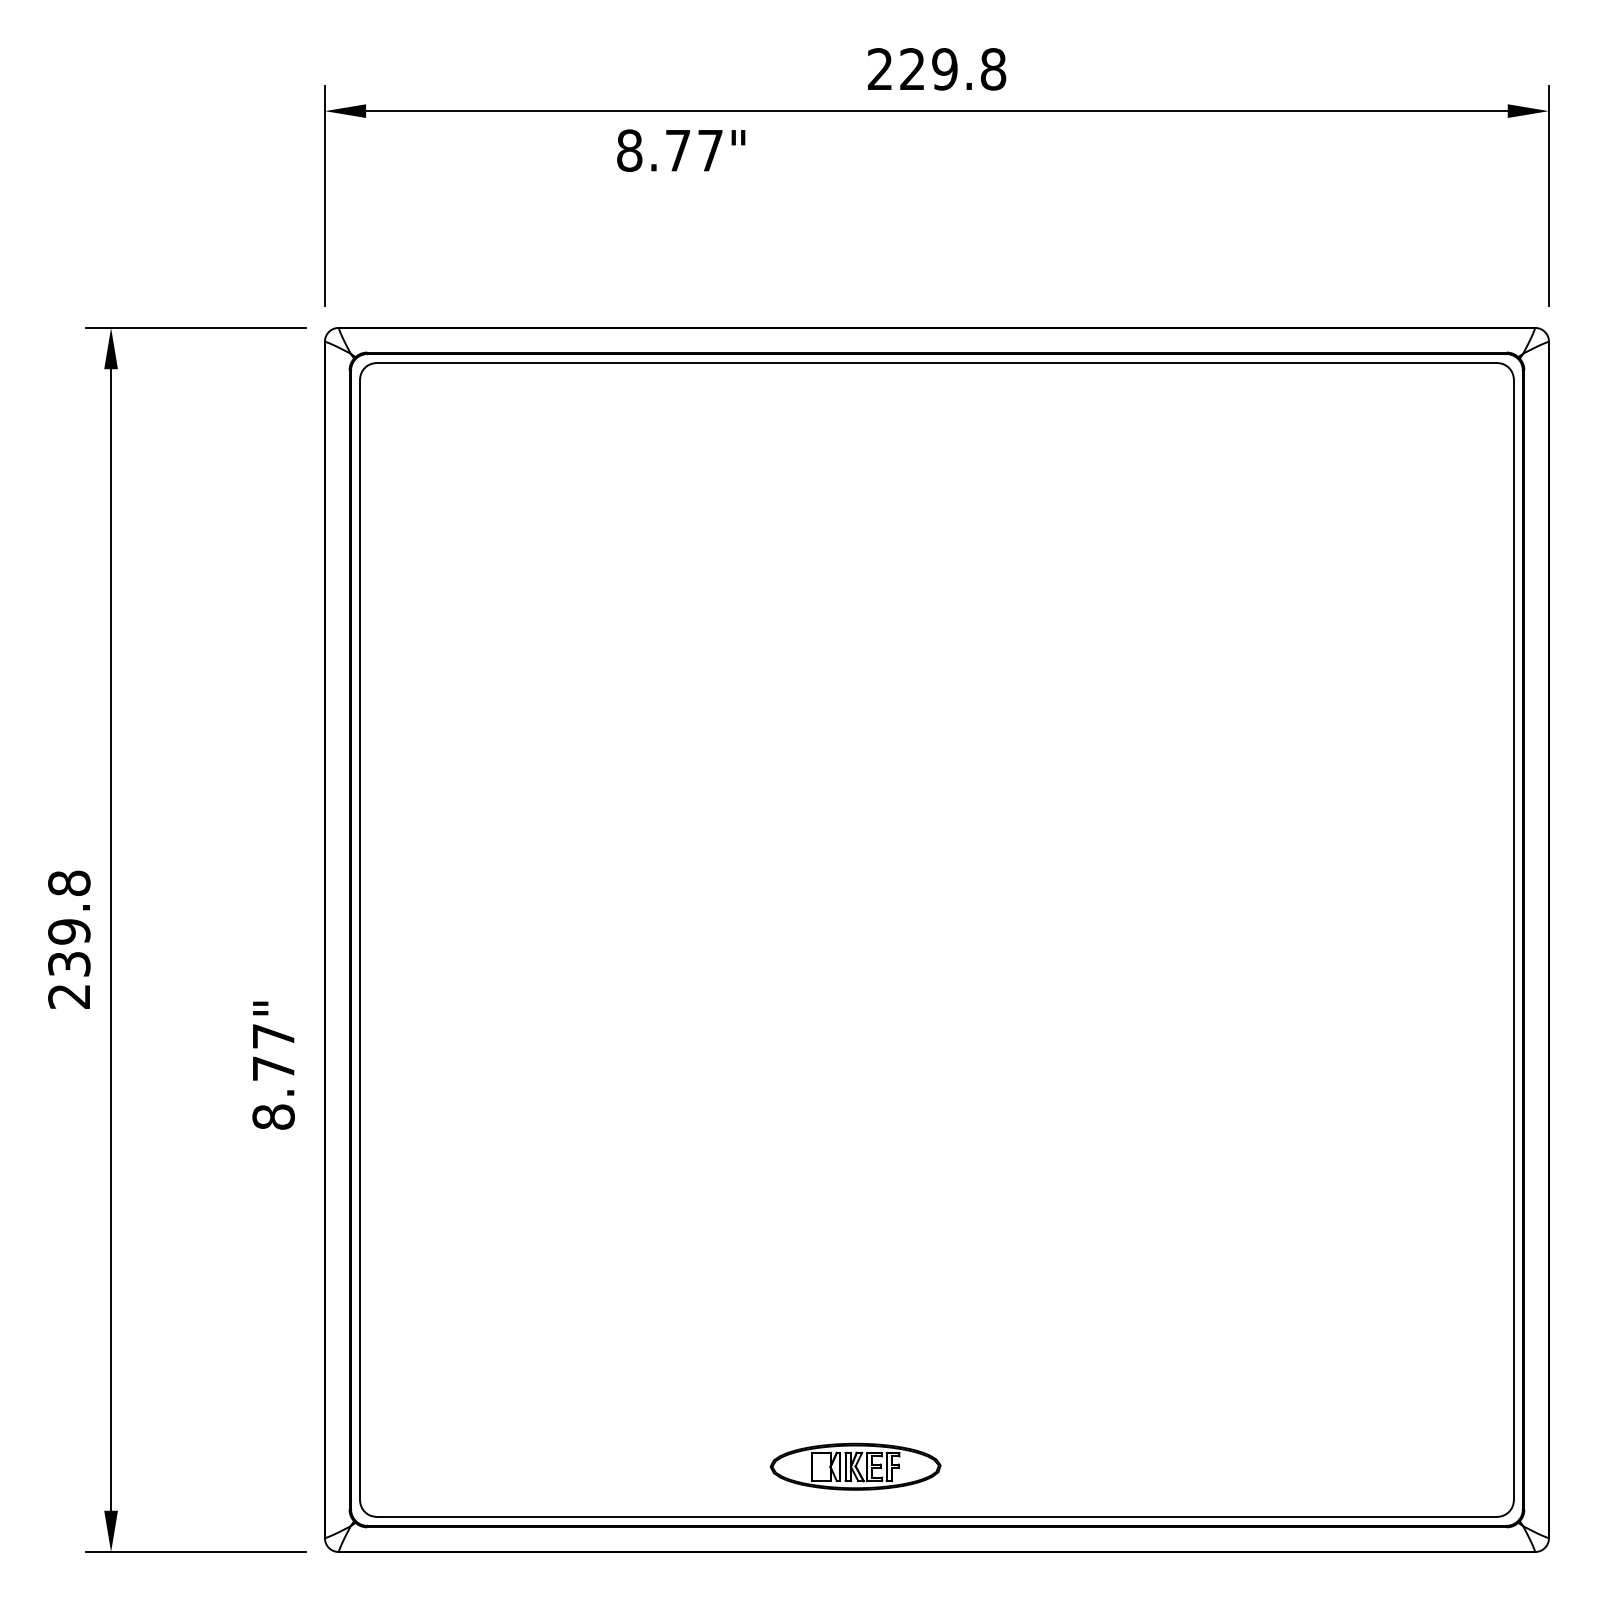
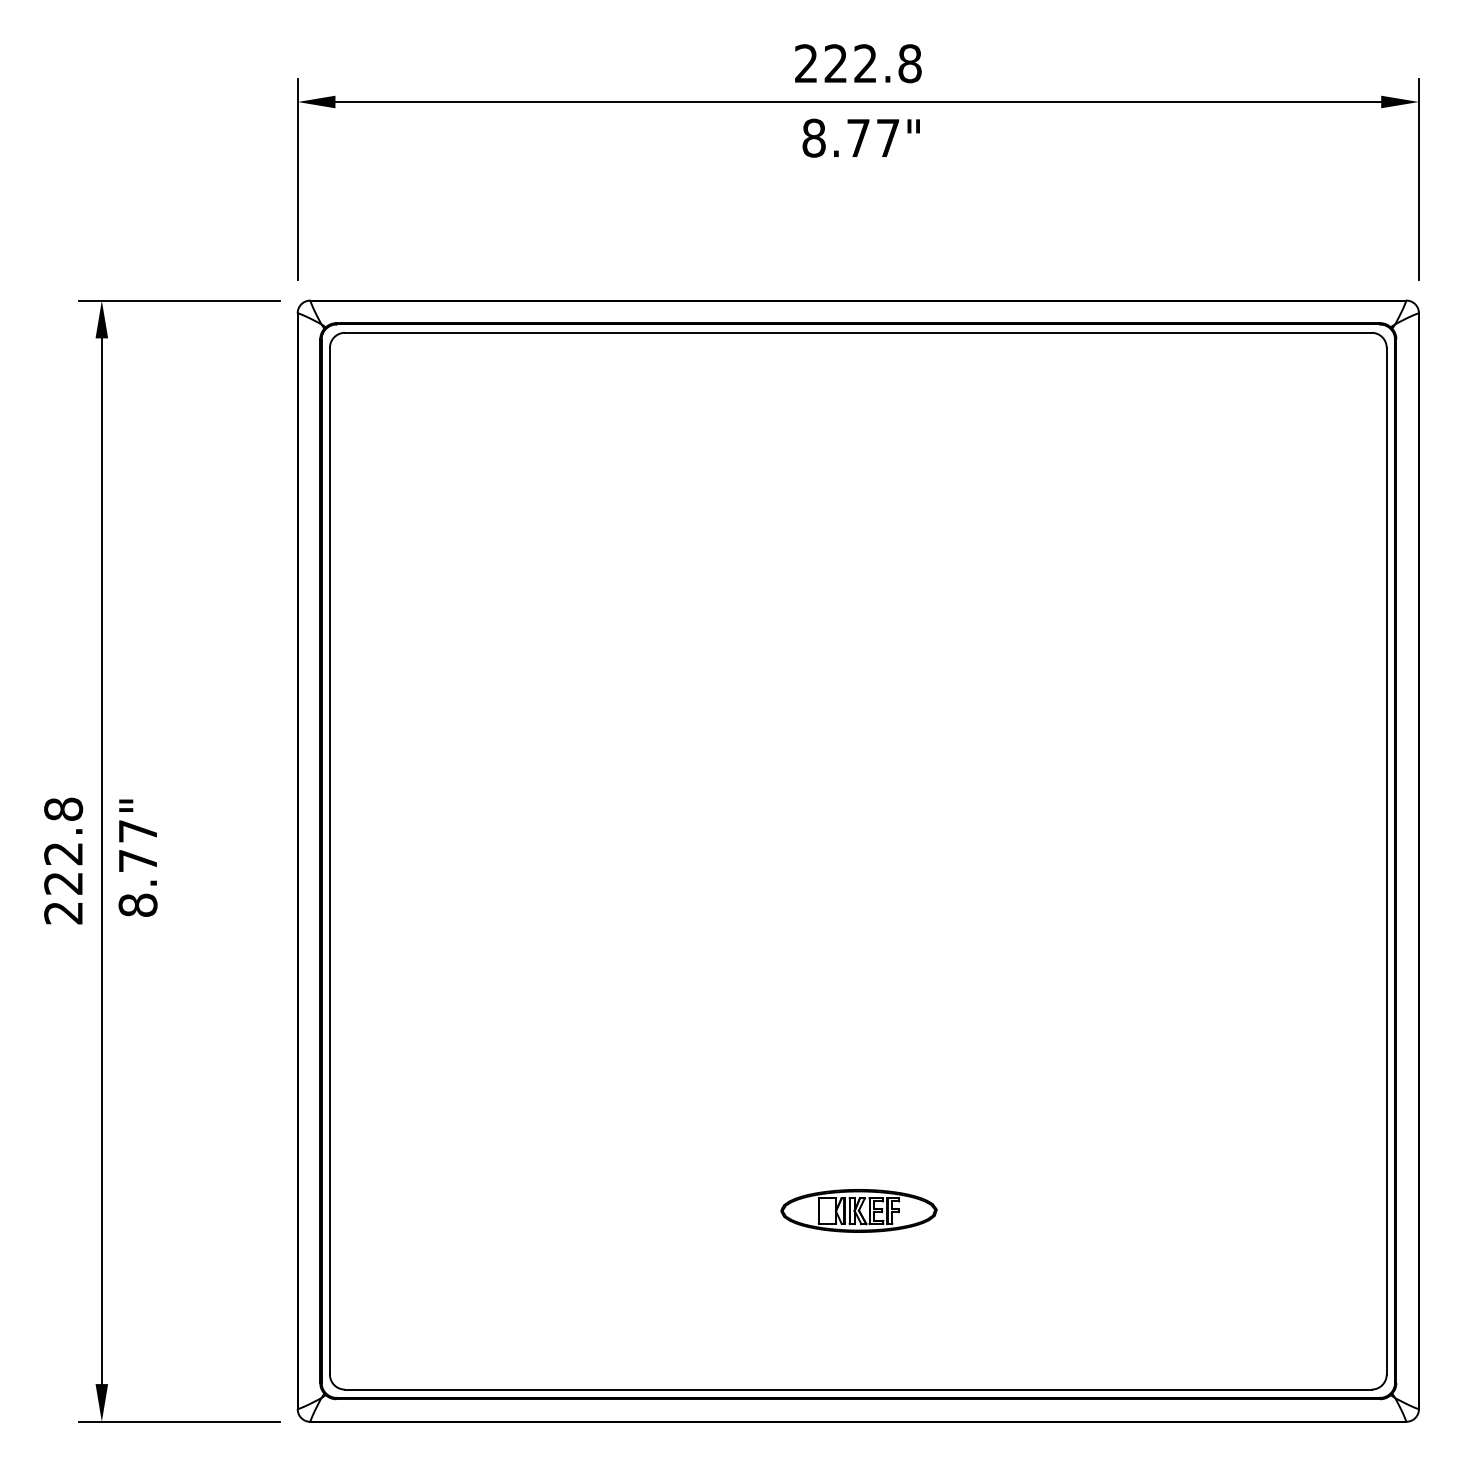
text: (944, 69) -> (865, 63), 229.8 -> 222.8
text: (681, 150) -> (861, 138), moved
text: (69, 947) -> (63, 868), 239.8 -> 222.8
text: (273, 1065) -> (137, 858), moved
part: (855, 1466) -> (858, 1210), moved

